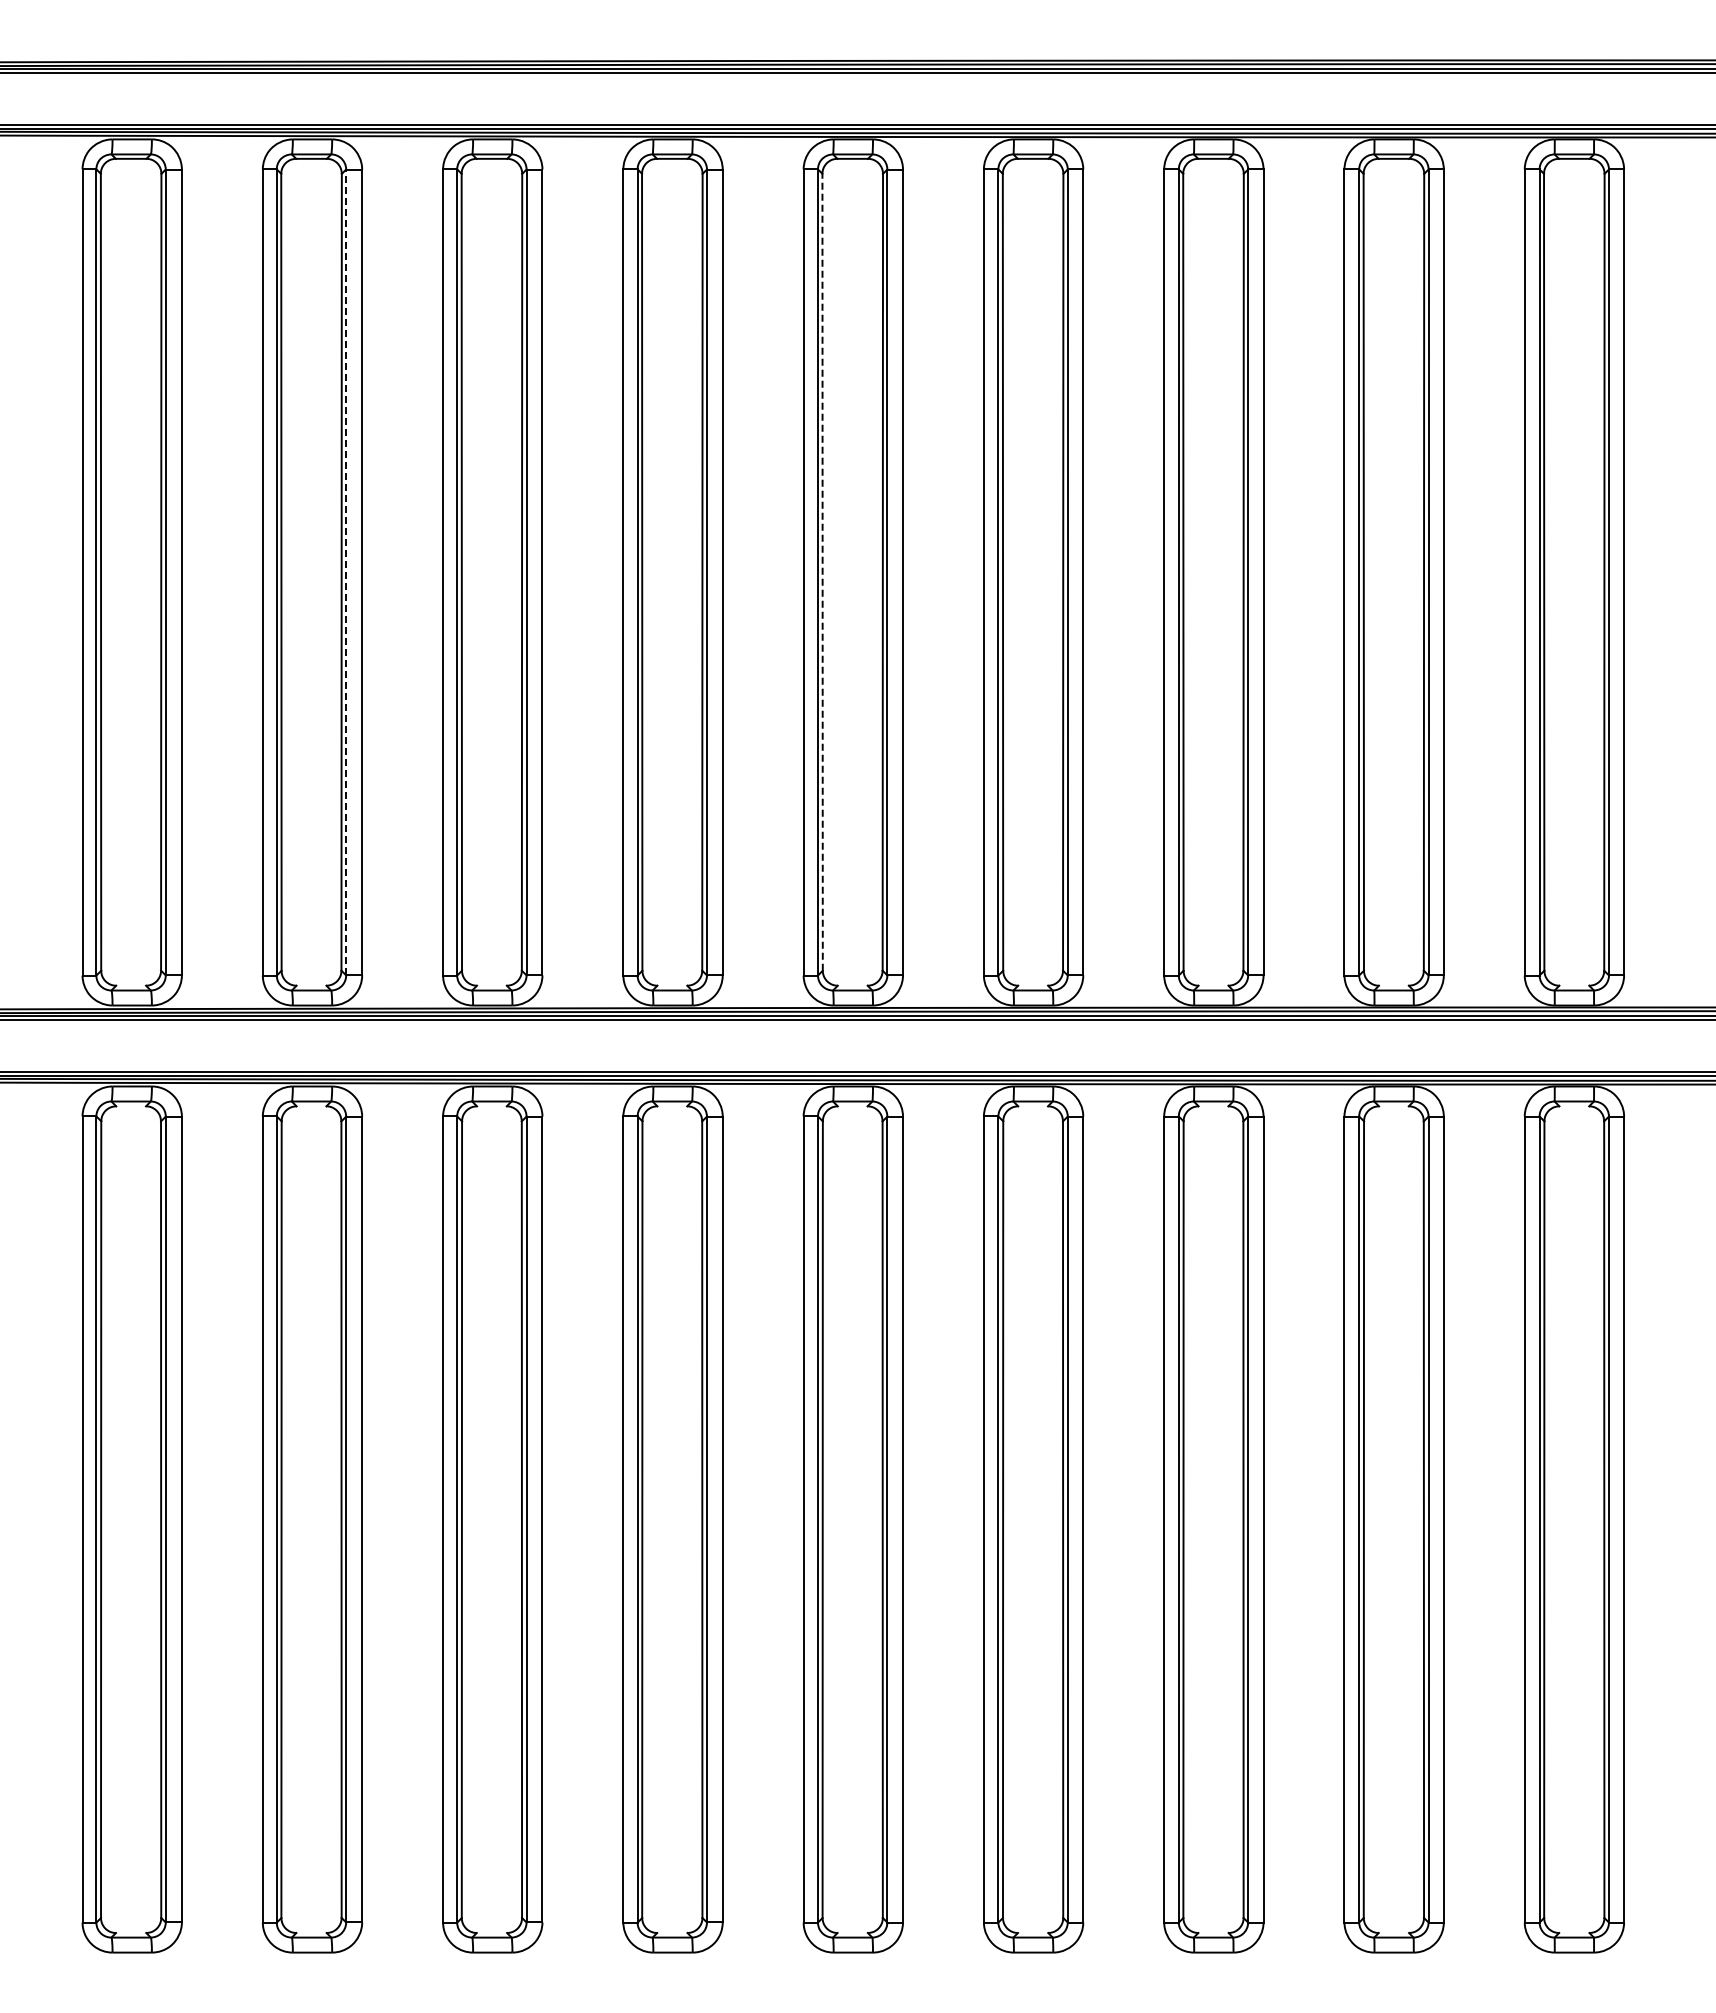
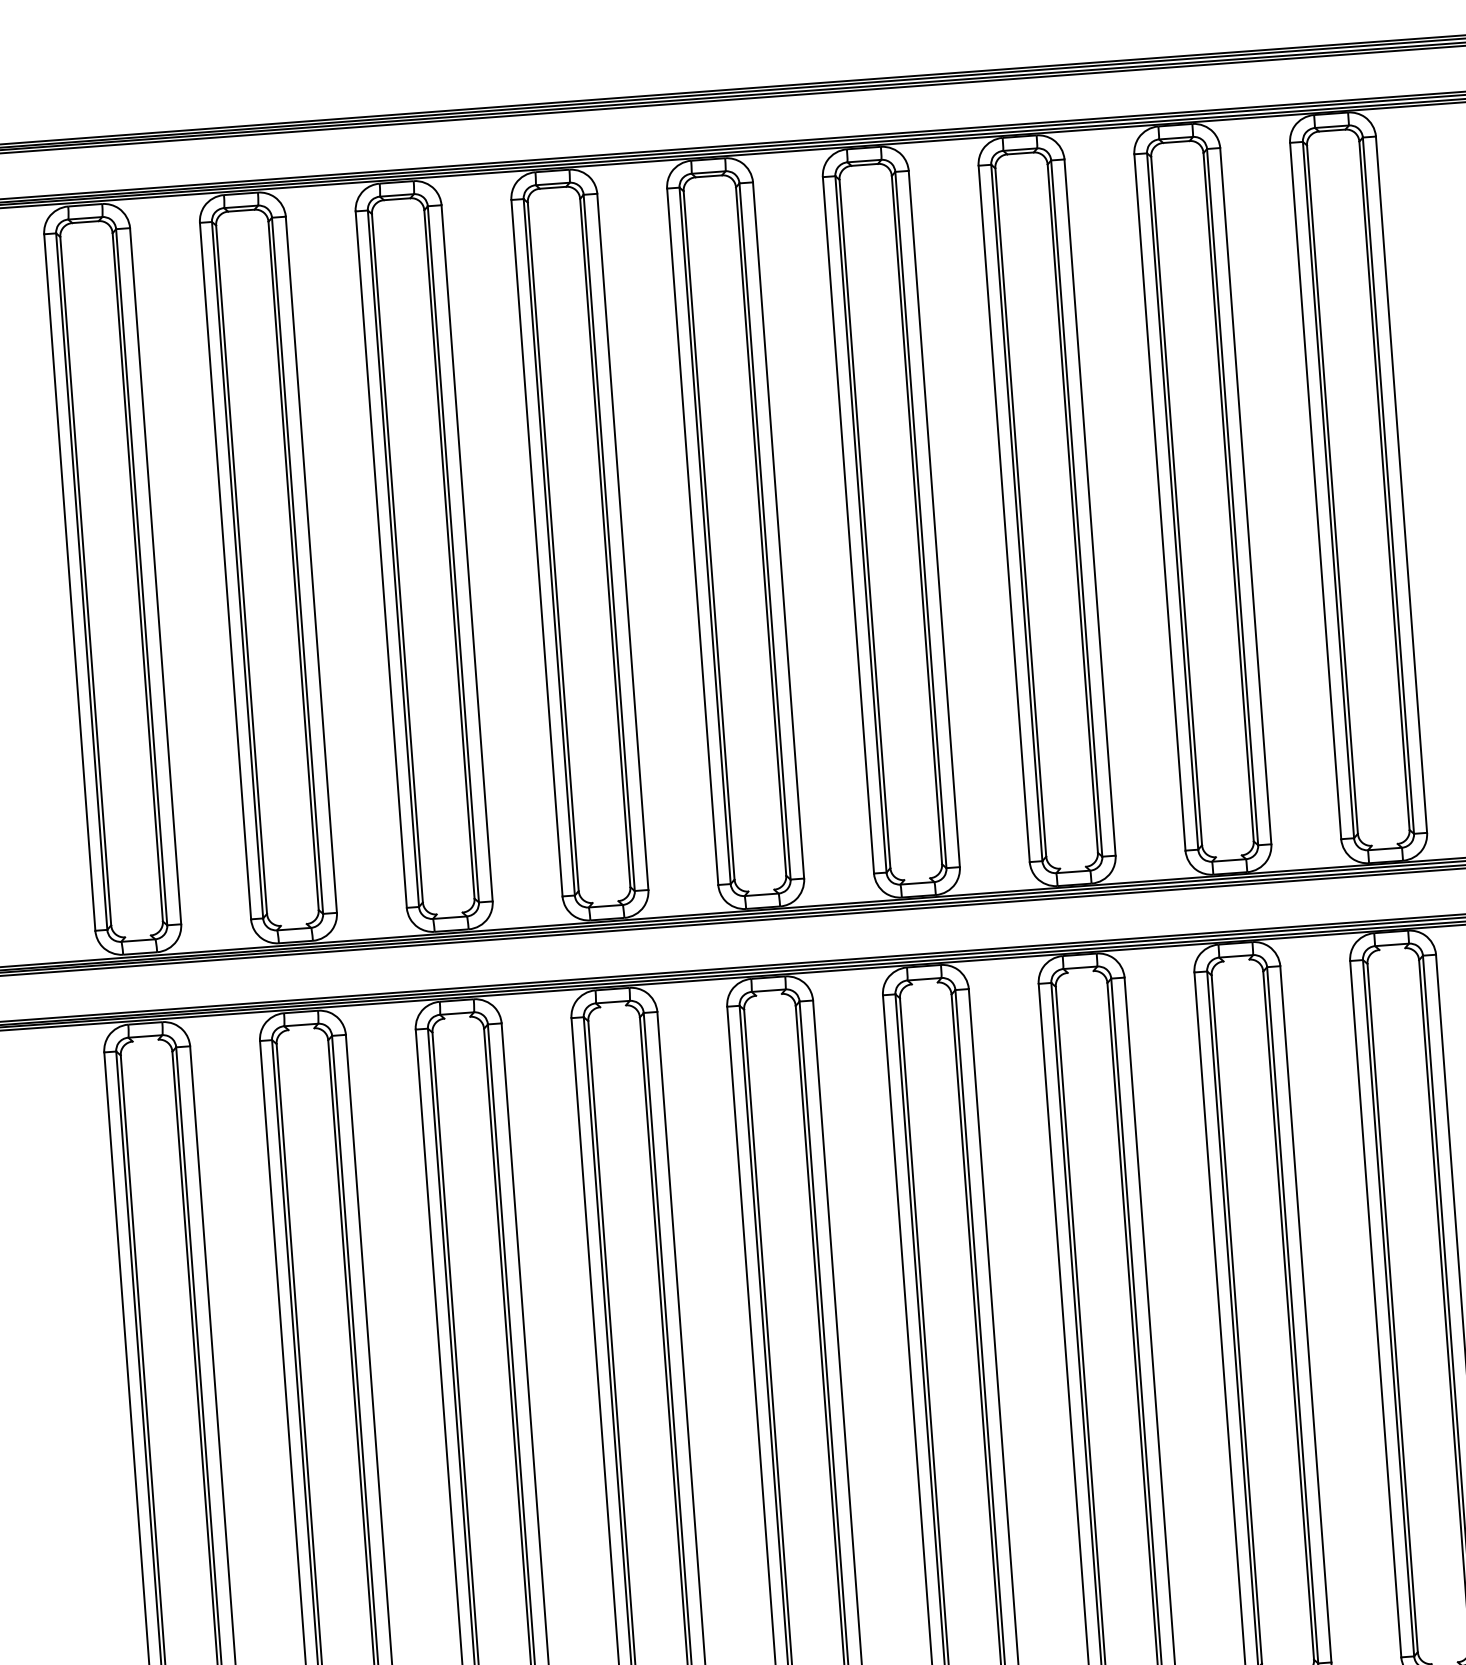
line: (822, 571) -> (708, 534), dashed -> solid
line: (346, 572) -> (297, 565), dashed -> solid

